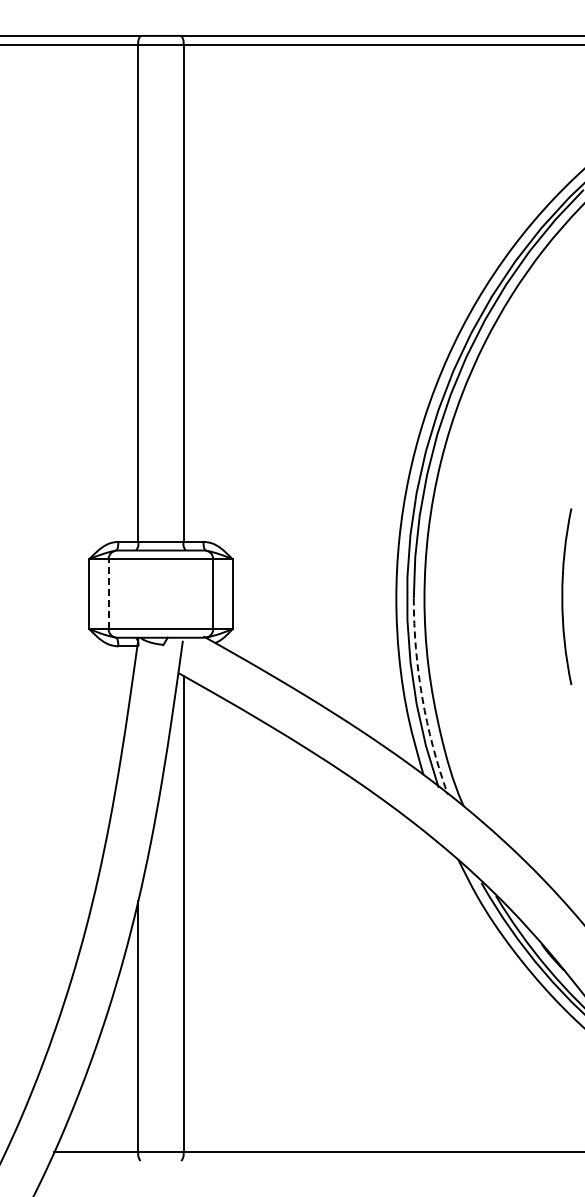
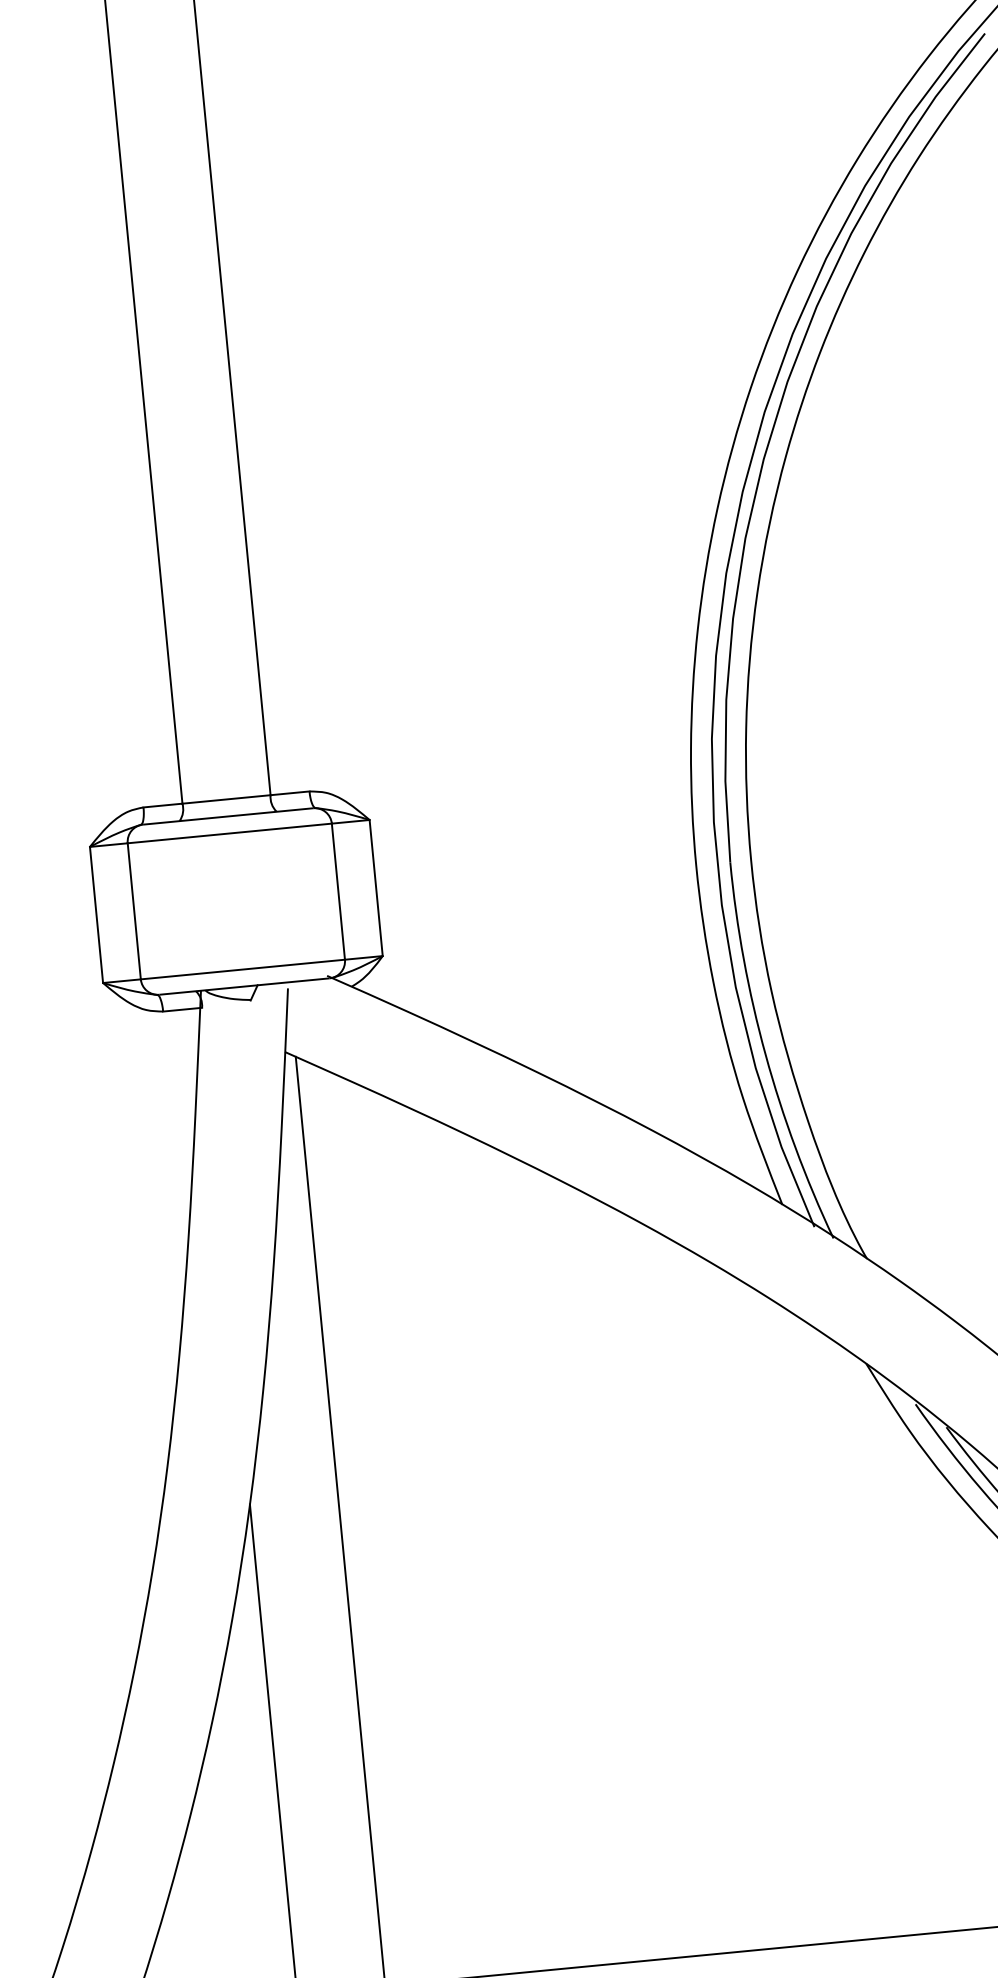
line: (108, 594) -> (134, 912), dashed -> solid
arc: (422, 698) -> (766, 1055), dashed -> solid

